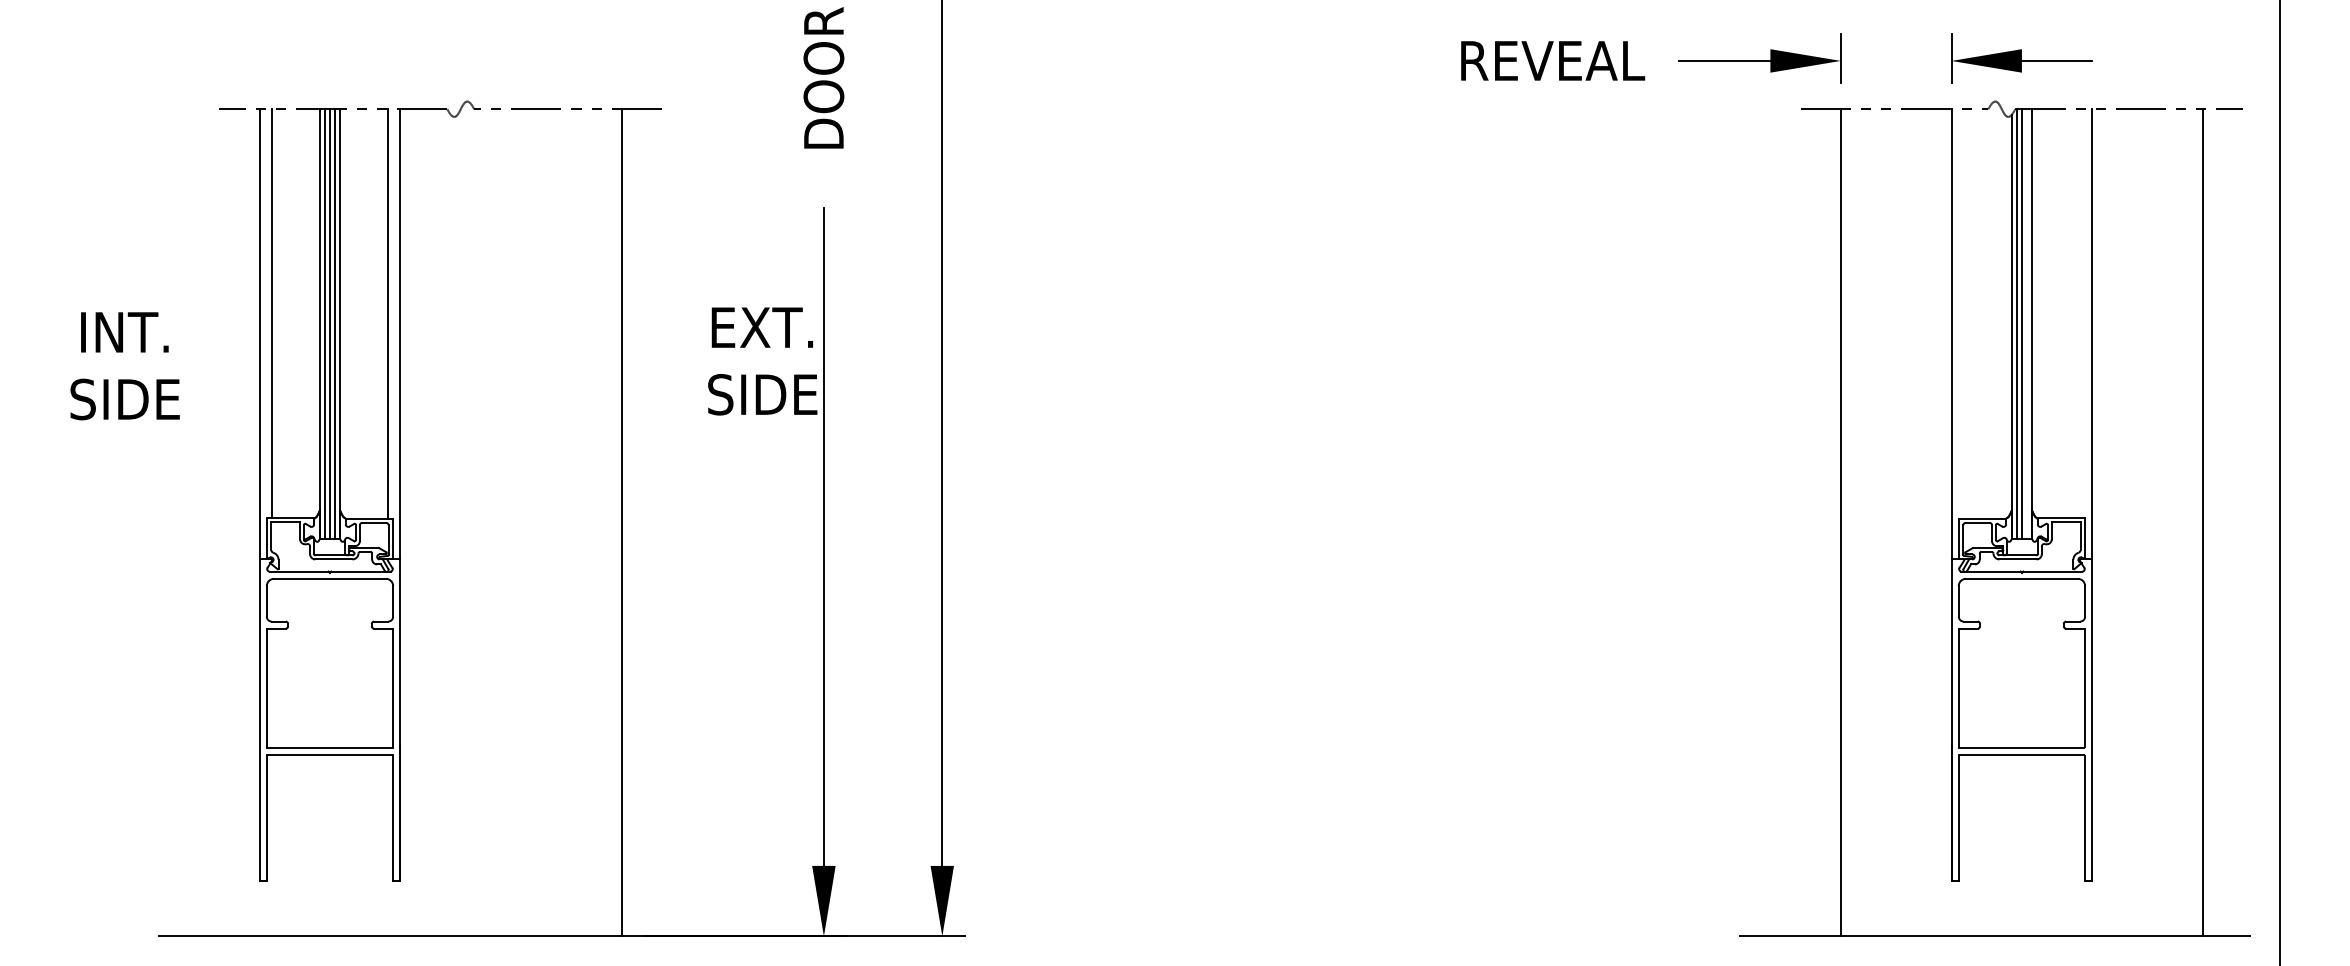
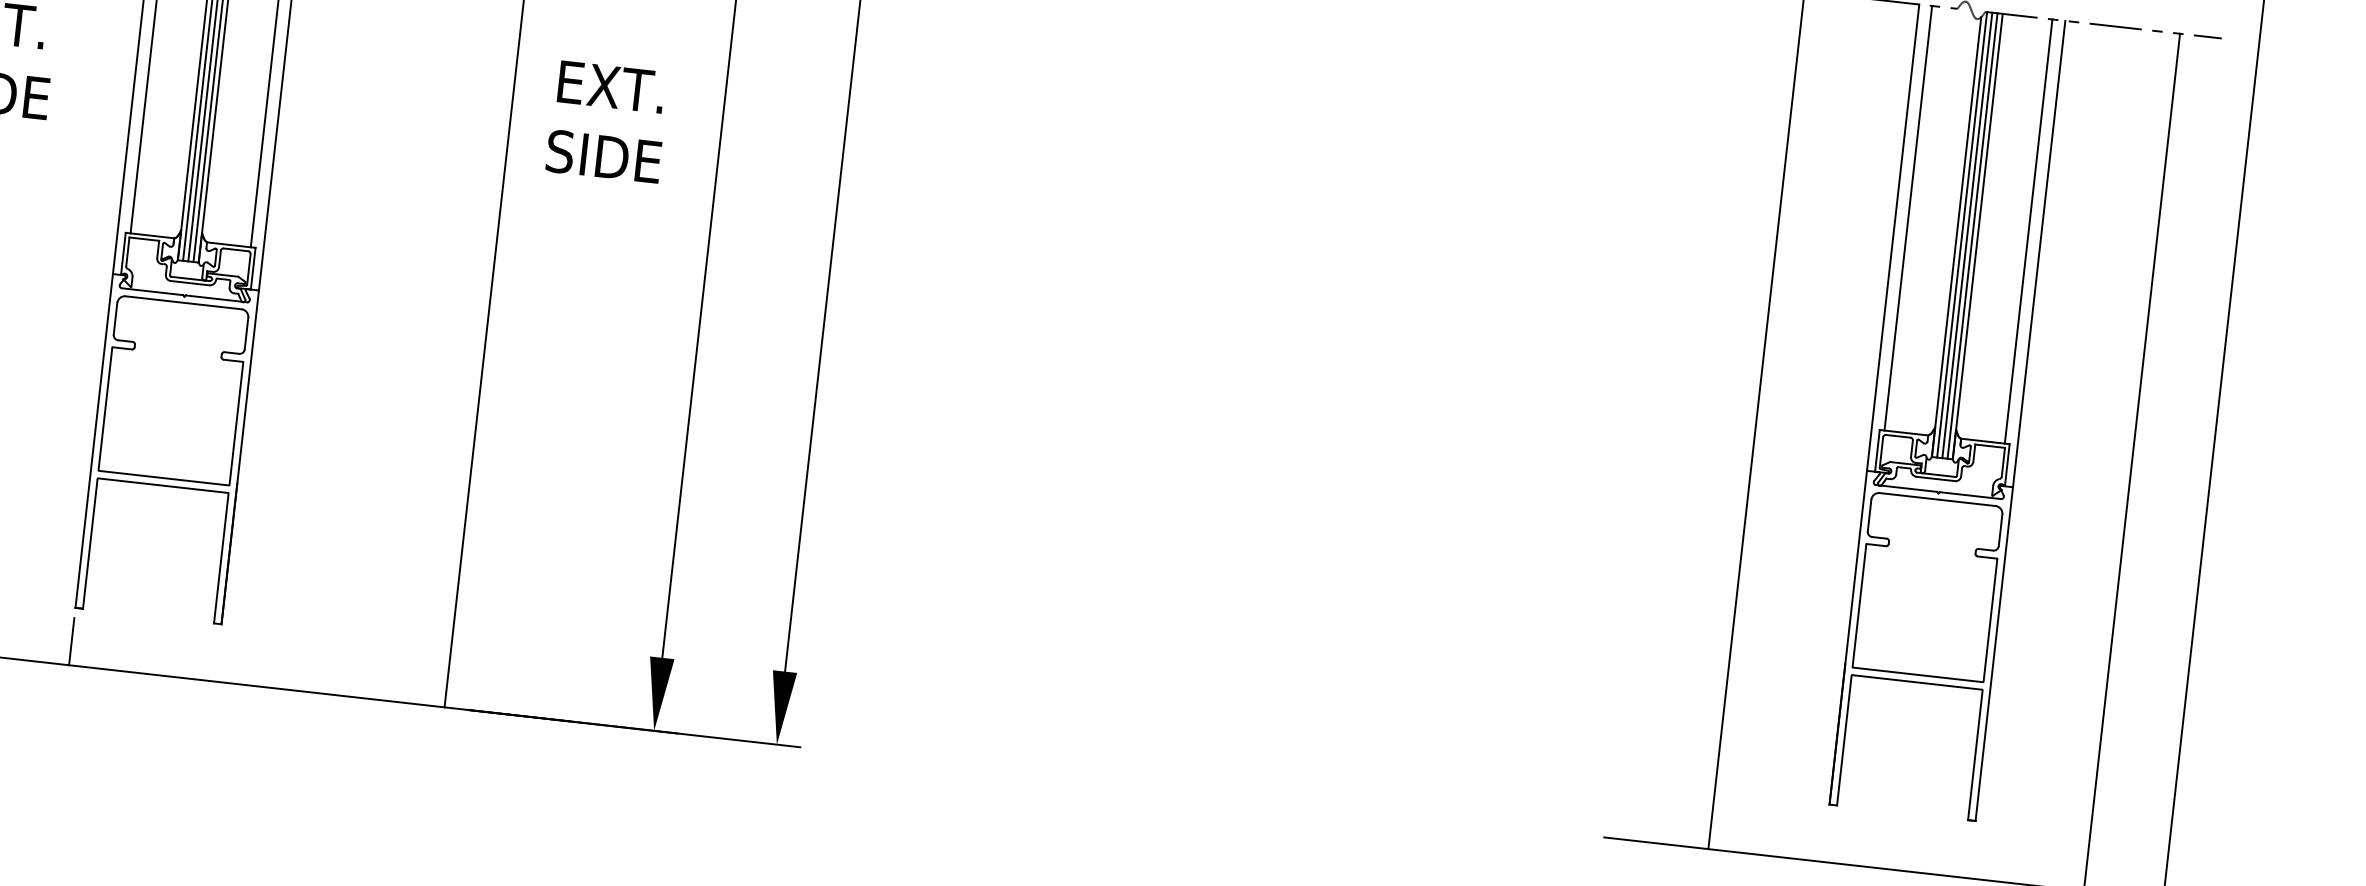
line: (1963, 313) -> (1907, 217), added
line: (2079, 313) -> (2028, 231), added
line: (2026, 323) -> (1972, 235), added
text: (762, 361) -> (607, 122), moved
line: (259, 913) -> (71, 641), added

